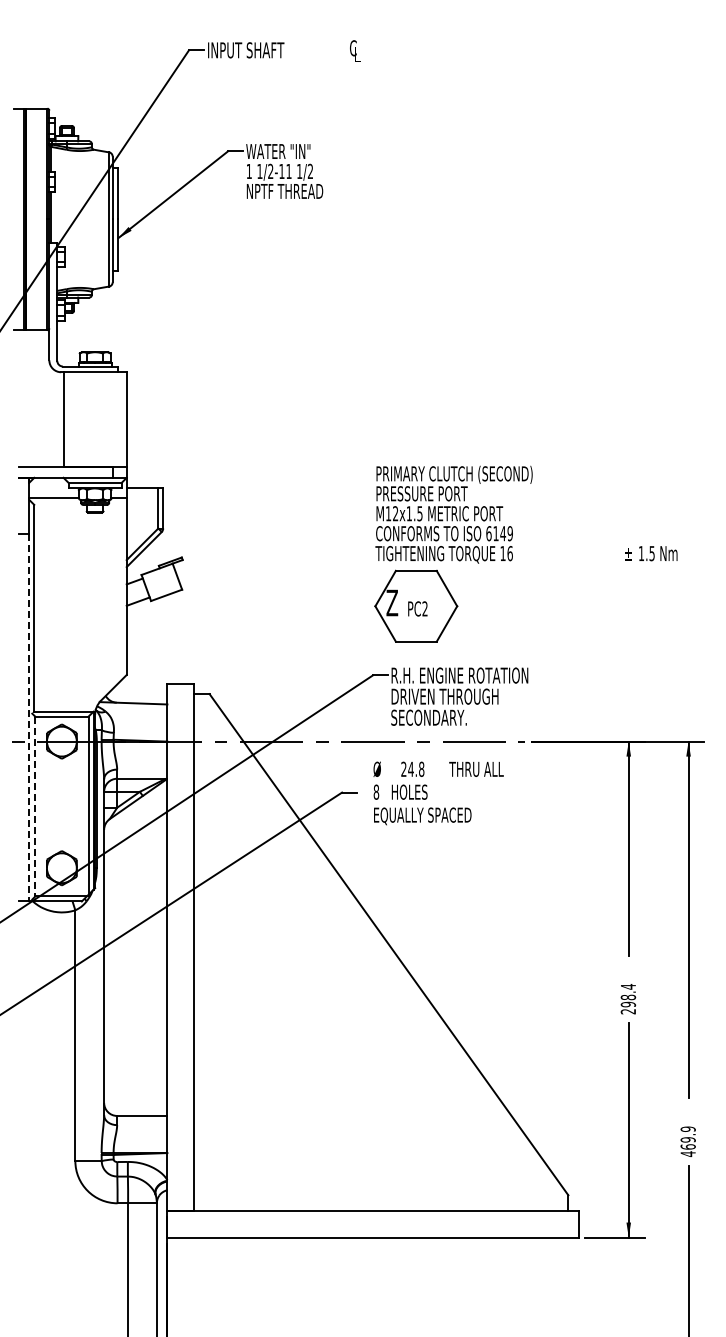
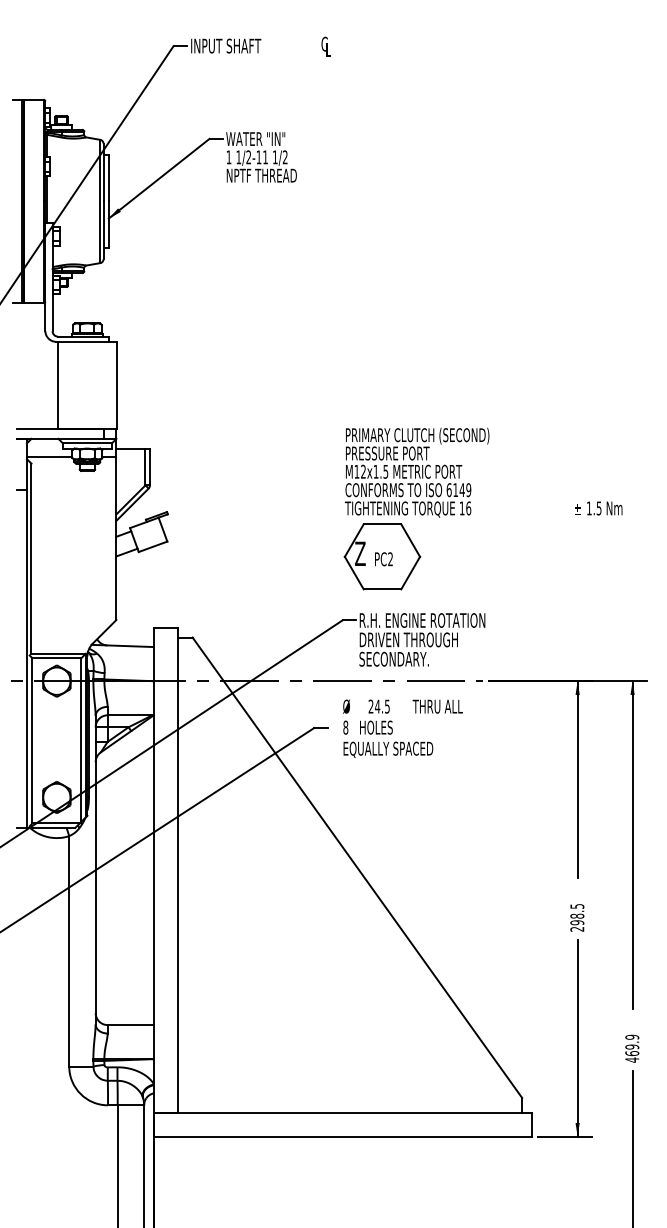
line: (29, 717) -> (27, 659), dashed -> solid
text: (421, 768) -> (387, 705), 24.8 -> 24.5
line: (35, 806) -> (32, 740), dashed -> solid
text: (628, 986) -> (577, 906), 298.4 -> 298.5

